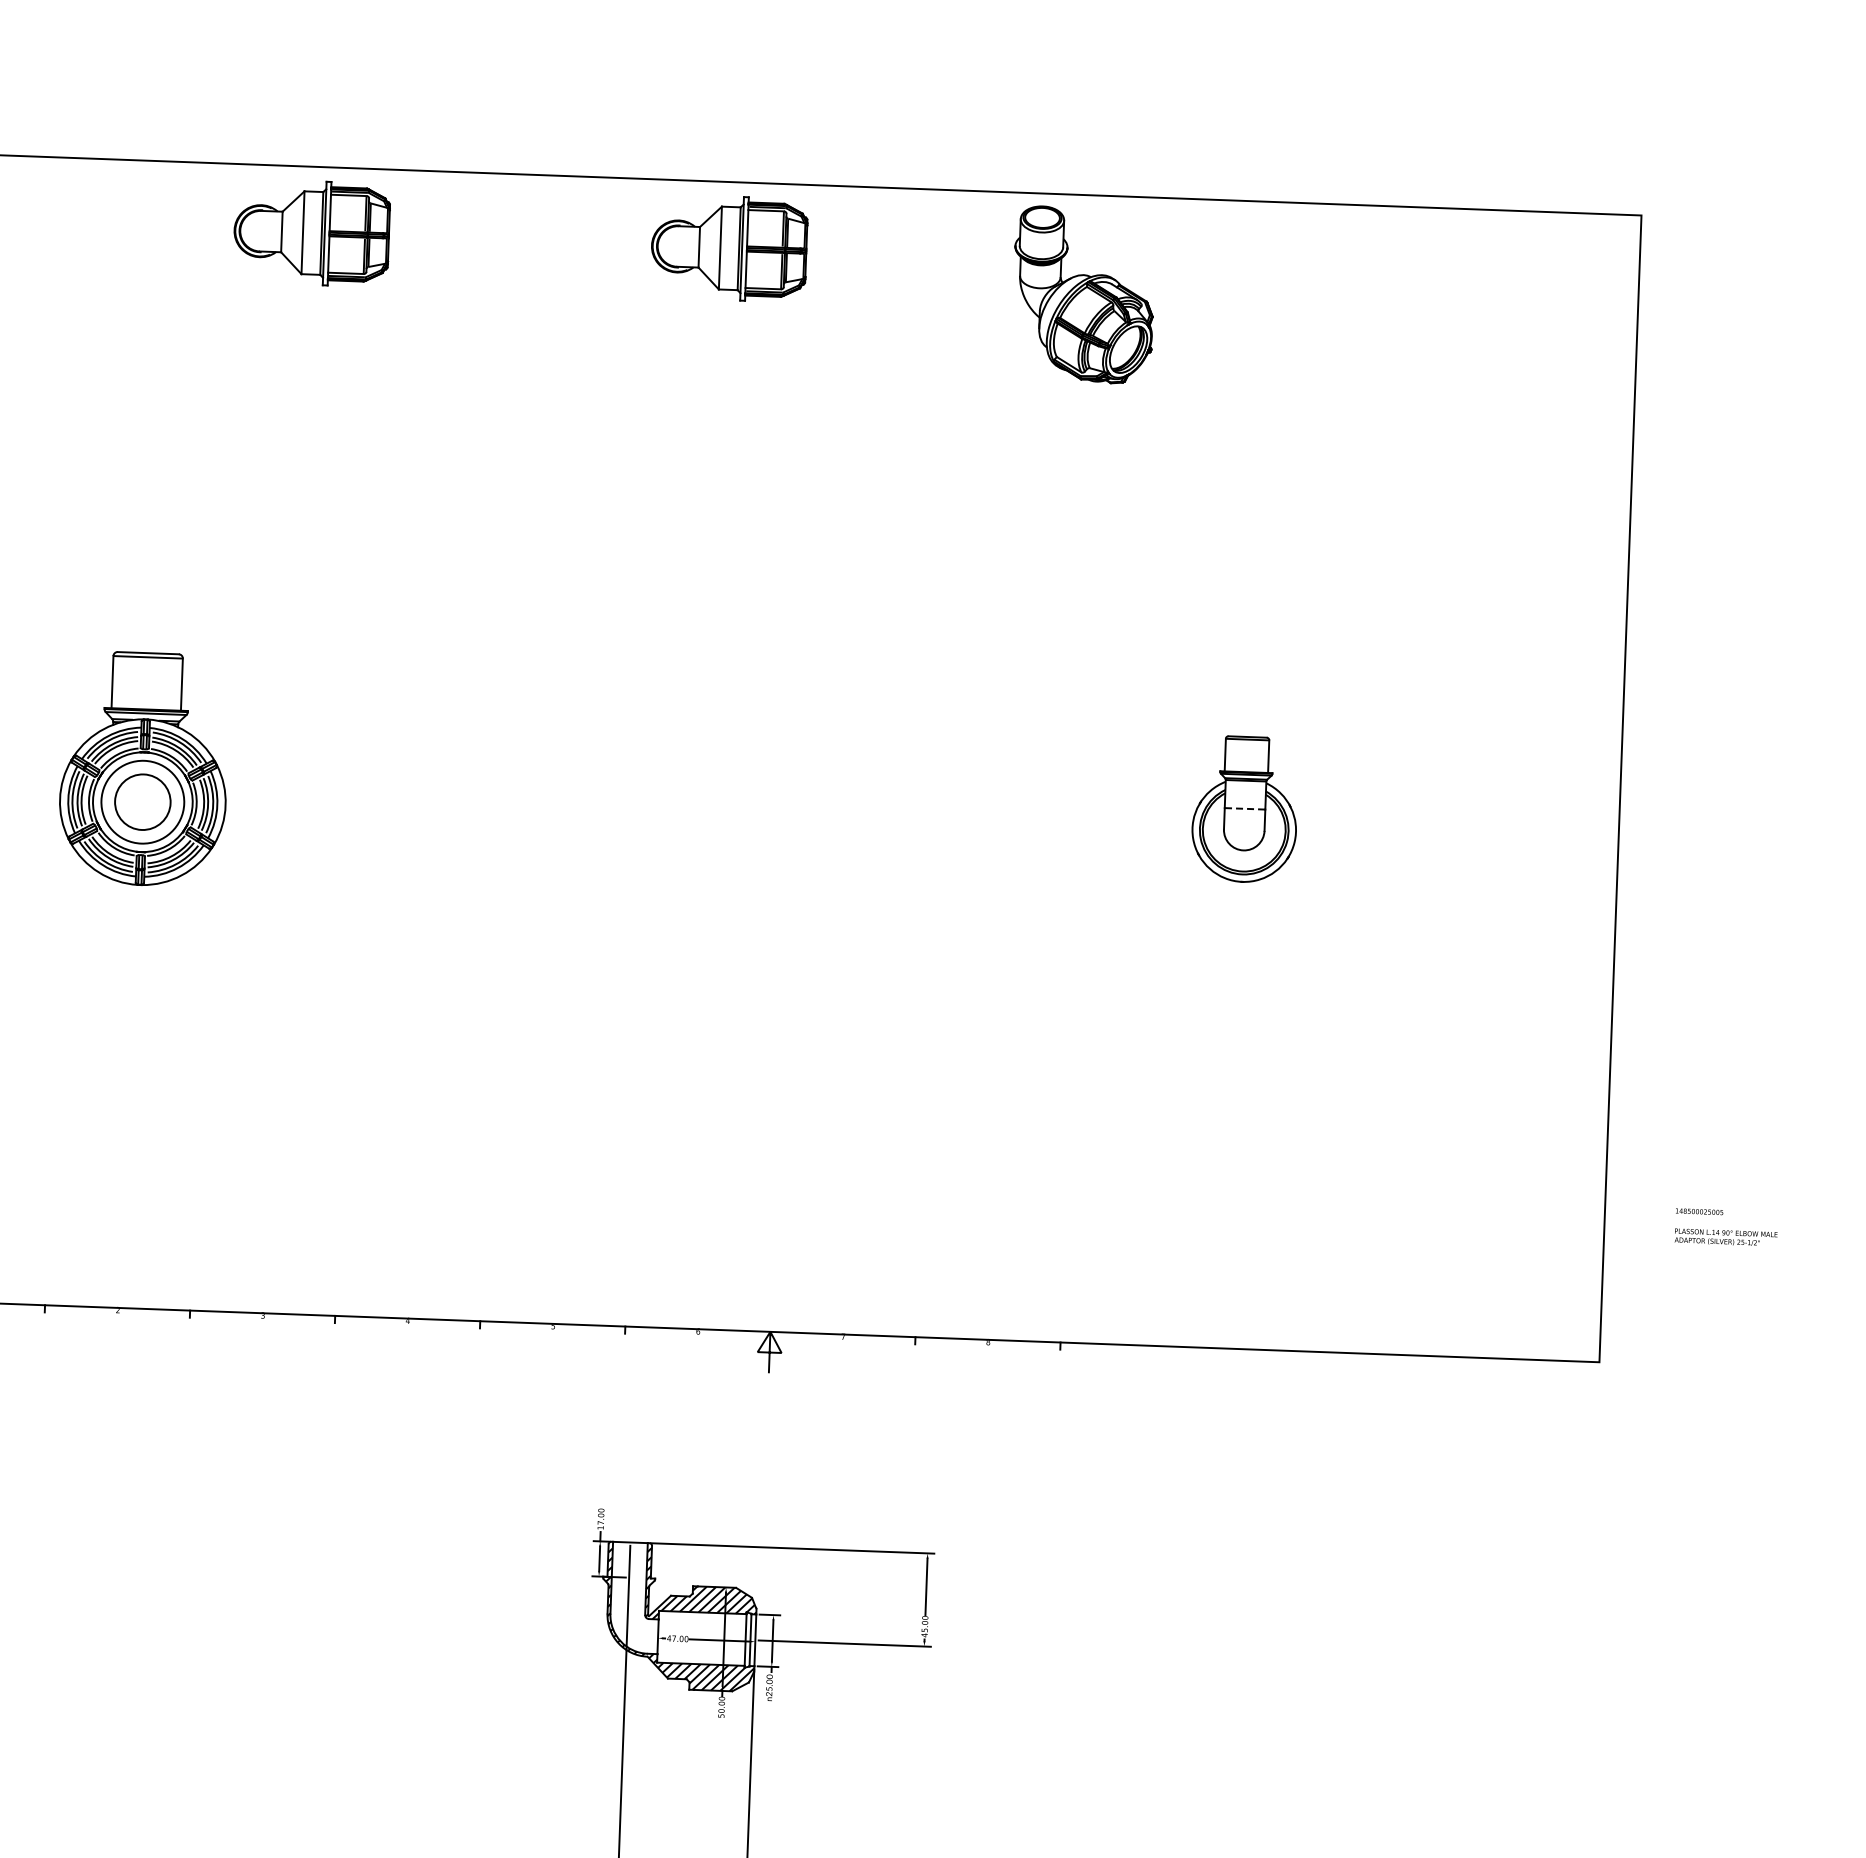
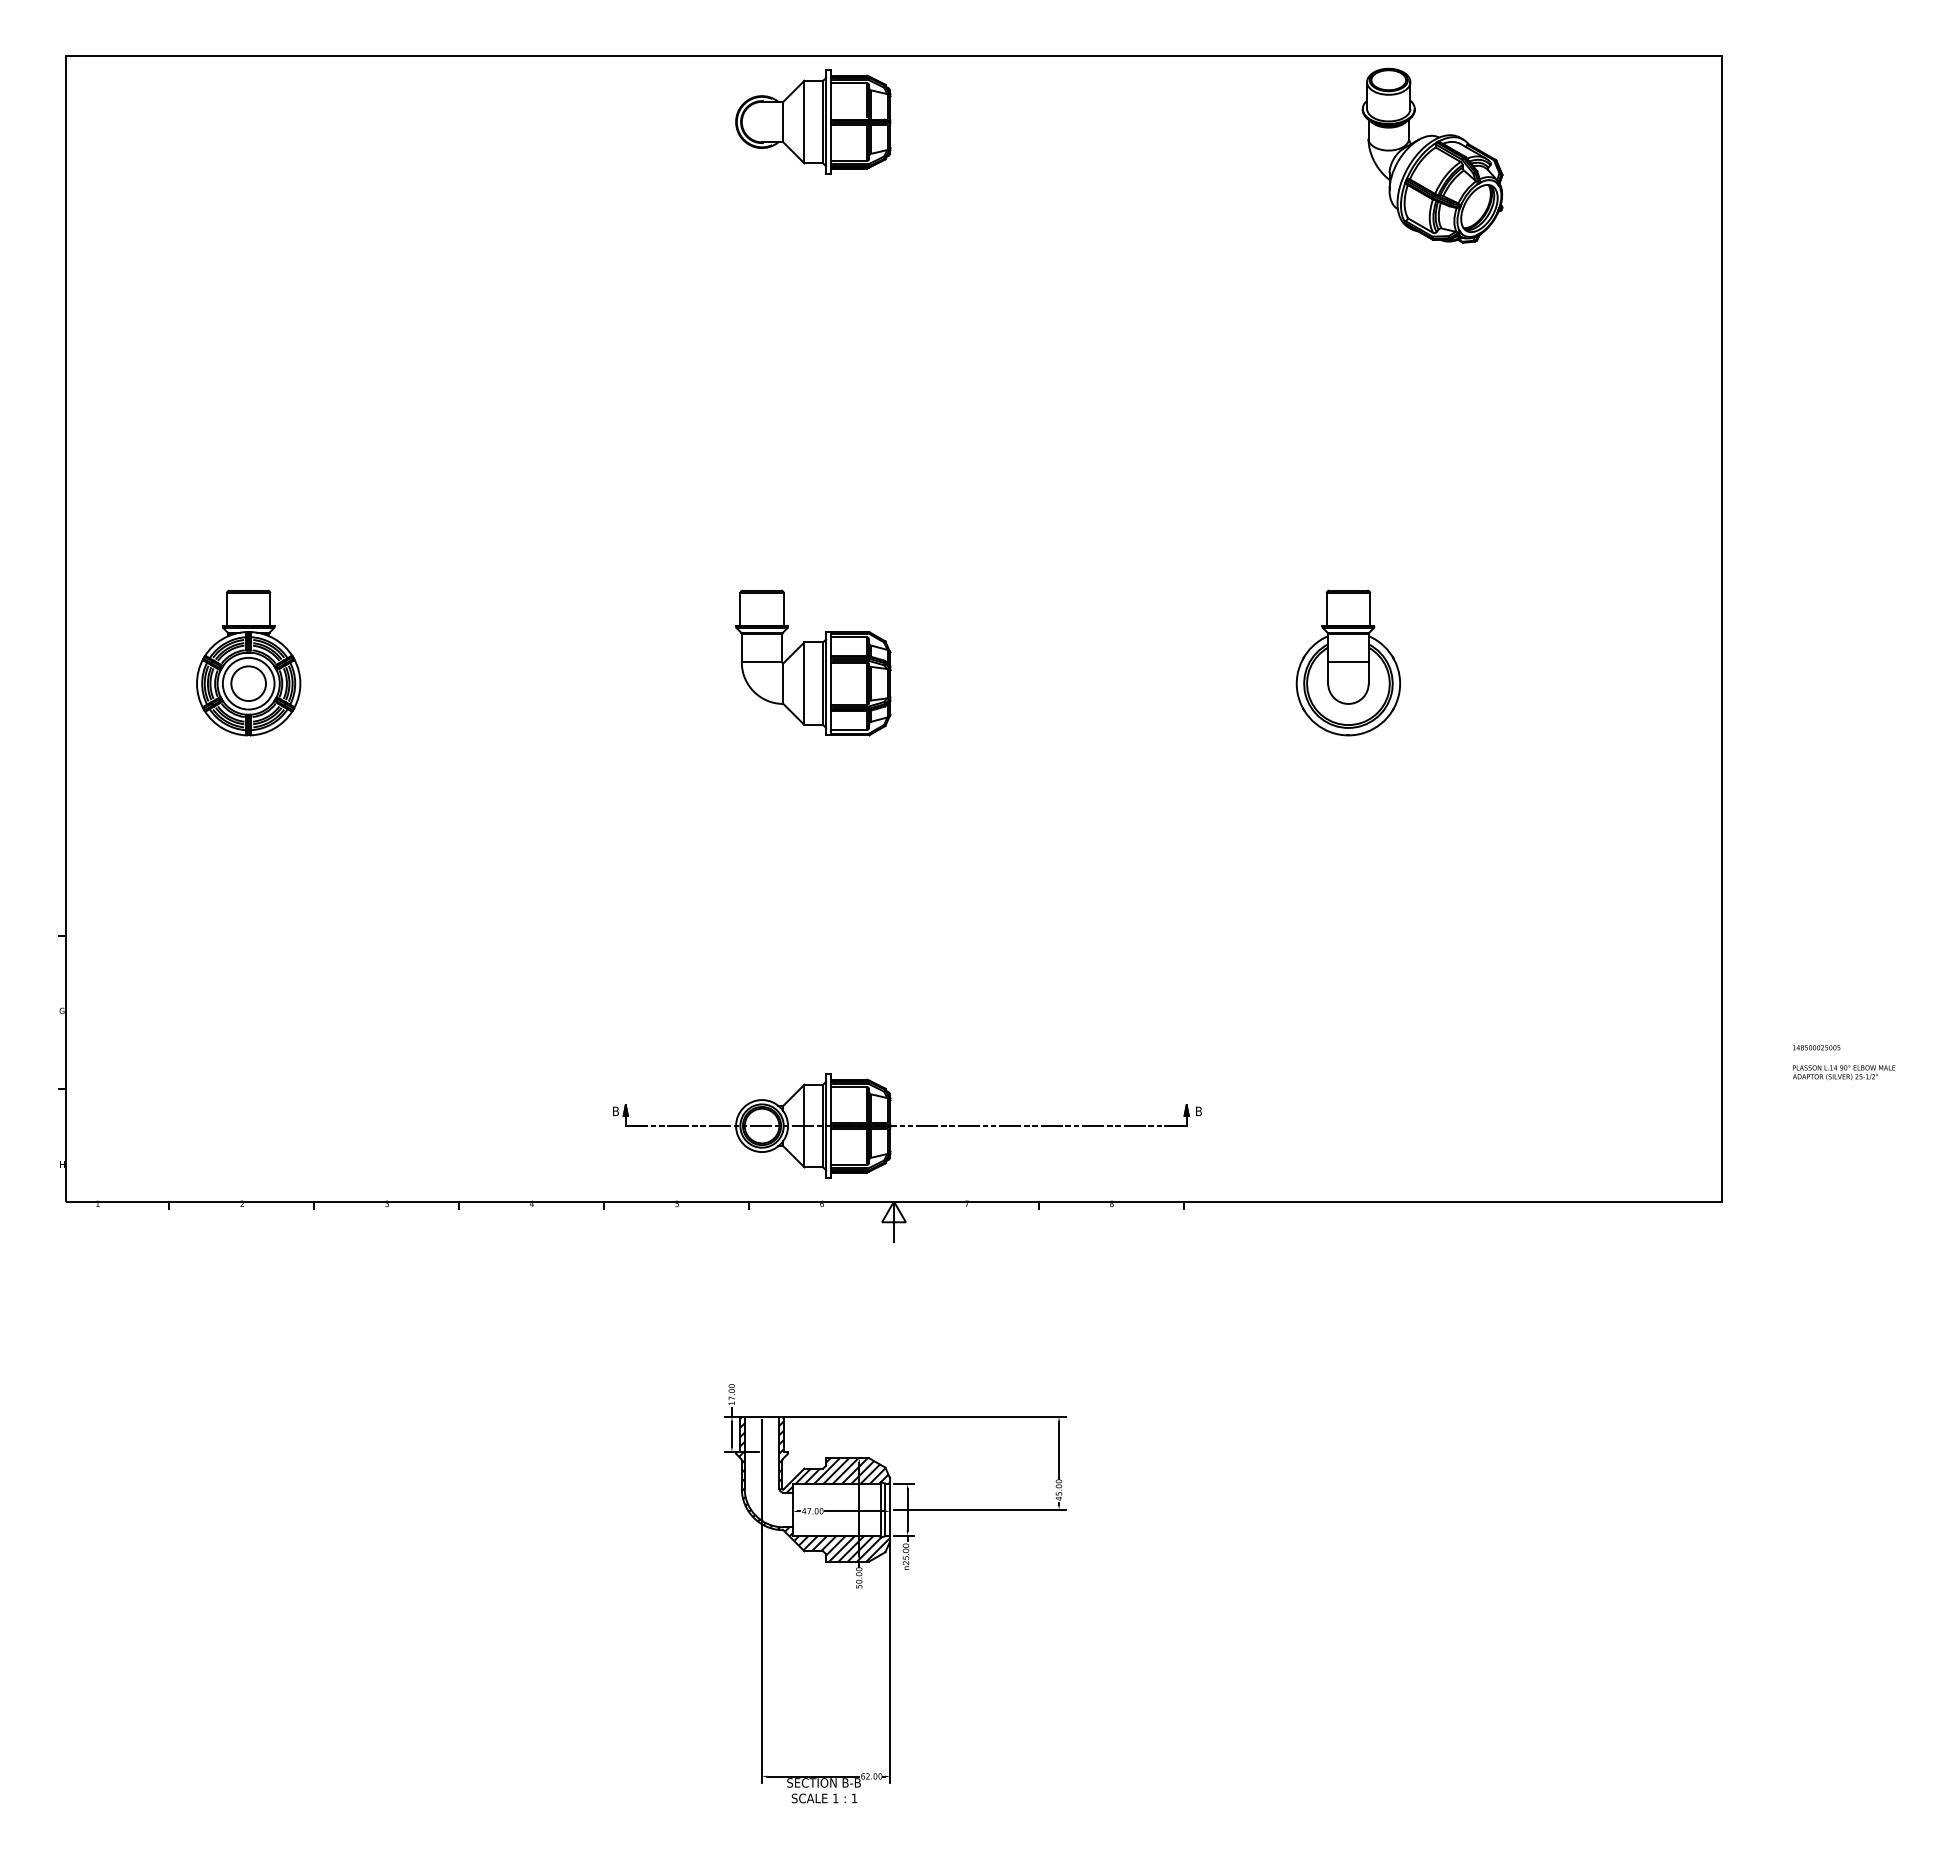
part: (312, 232) -> (396, 121), removed
part: (1083, 294) -> (1432, 155), moved
part: (144, 768) -> (248, 662), size x0.62
part: (709, 789) -> (813, 662), added
line: (1245, 808) -> (1348, 662), dashed -> solid
part: (786, 1256) -> (907, 1125), added

